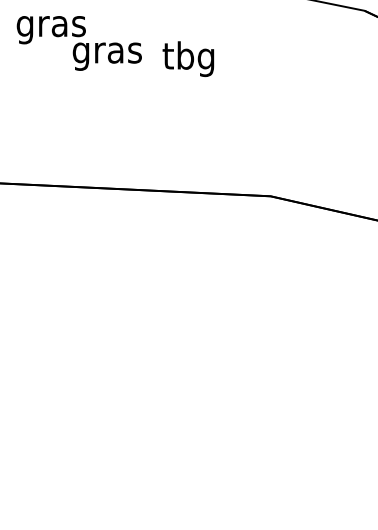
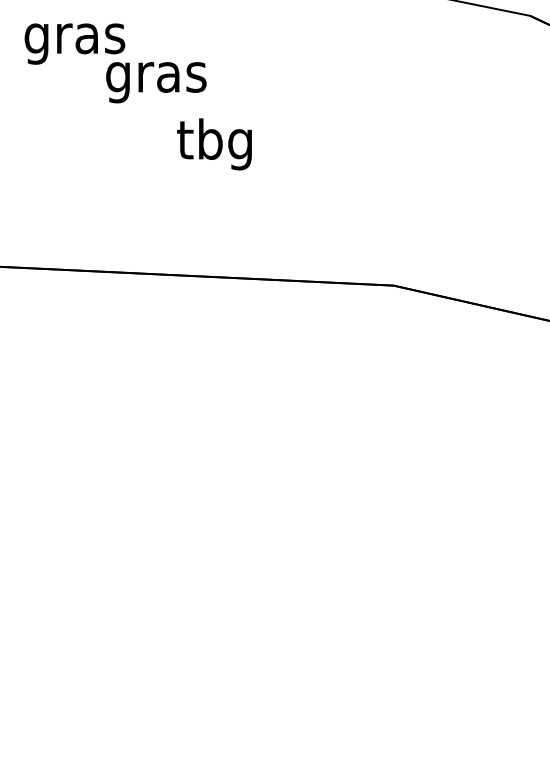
text: (188, 58) -> (214, 143), moved

